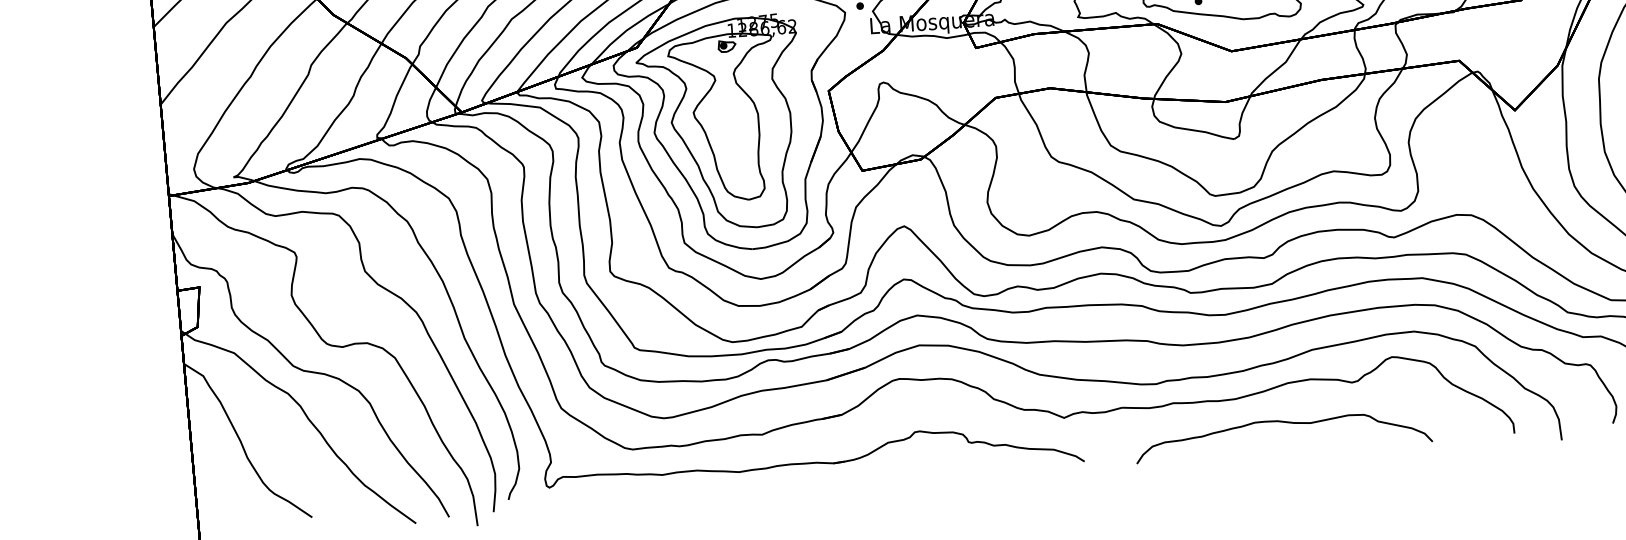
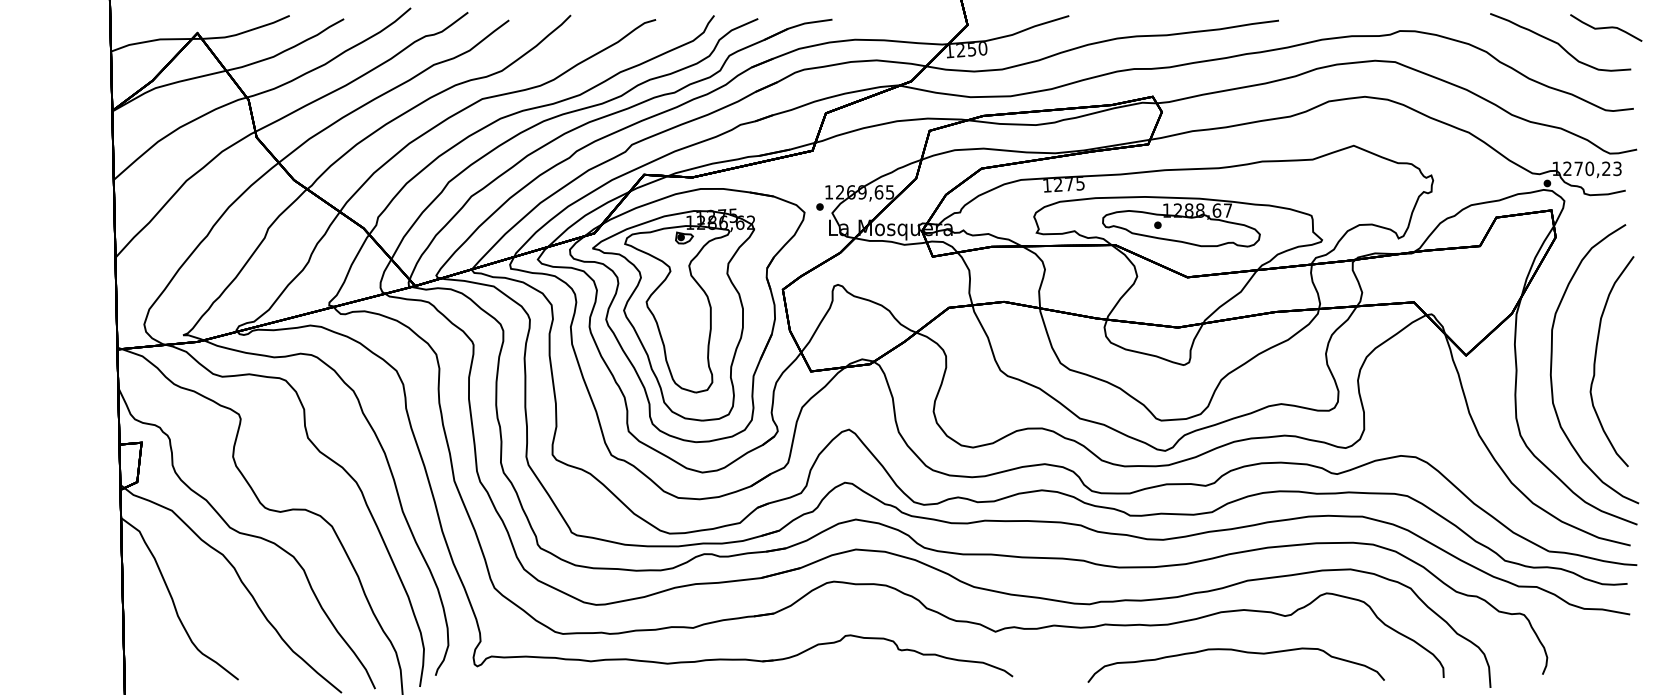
curve: (1281, 422) -> (1235, 651), moved

